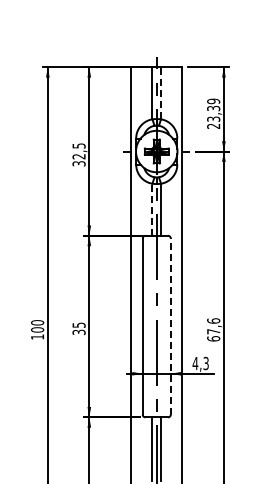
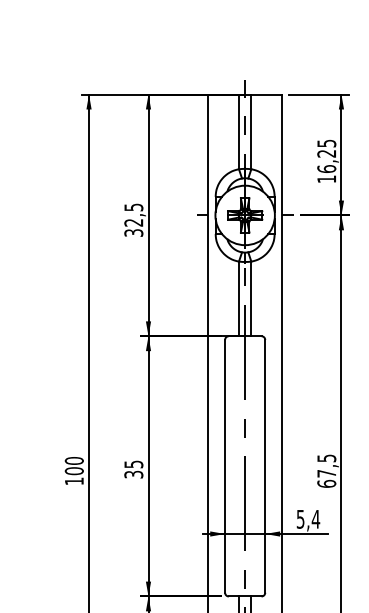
line: (161, 92) -> (251, 130), dashed -> solid
text: (213, 113) -> (326, 160), 23,39 -> 16,25
line: (152, 209) -> (239, 298), dashed -> solid
text: (213, 320) -> (326, 457), 67,6 -> 67,5
line: (170, 326) -> (264, 466), dashed -> solid
text: (200, 363) -> (307, 519), 4,3 -> 5,4

